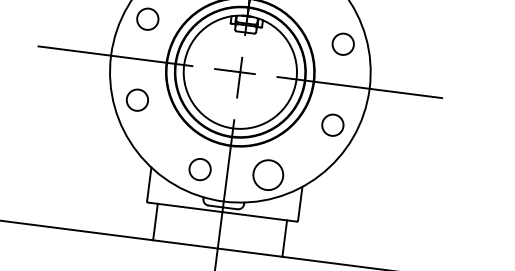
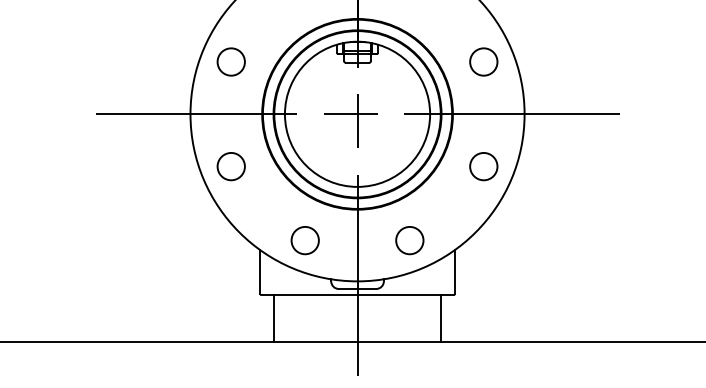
circle: (199, 169) -> (304, 240), moved
circle: (268, 175) -> (409, 240), size x0.71

